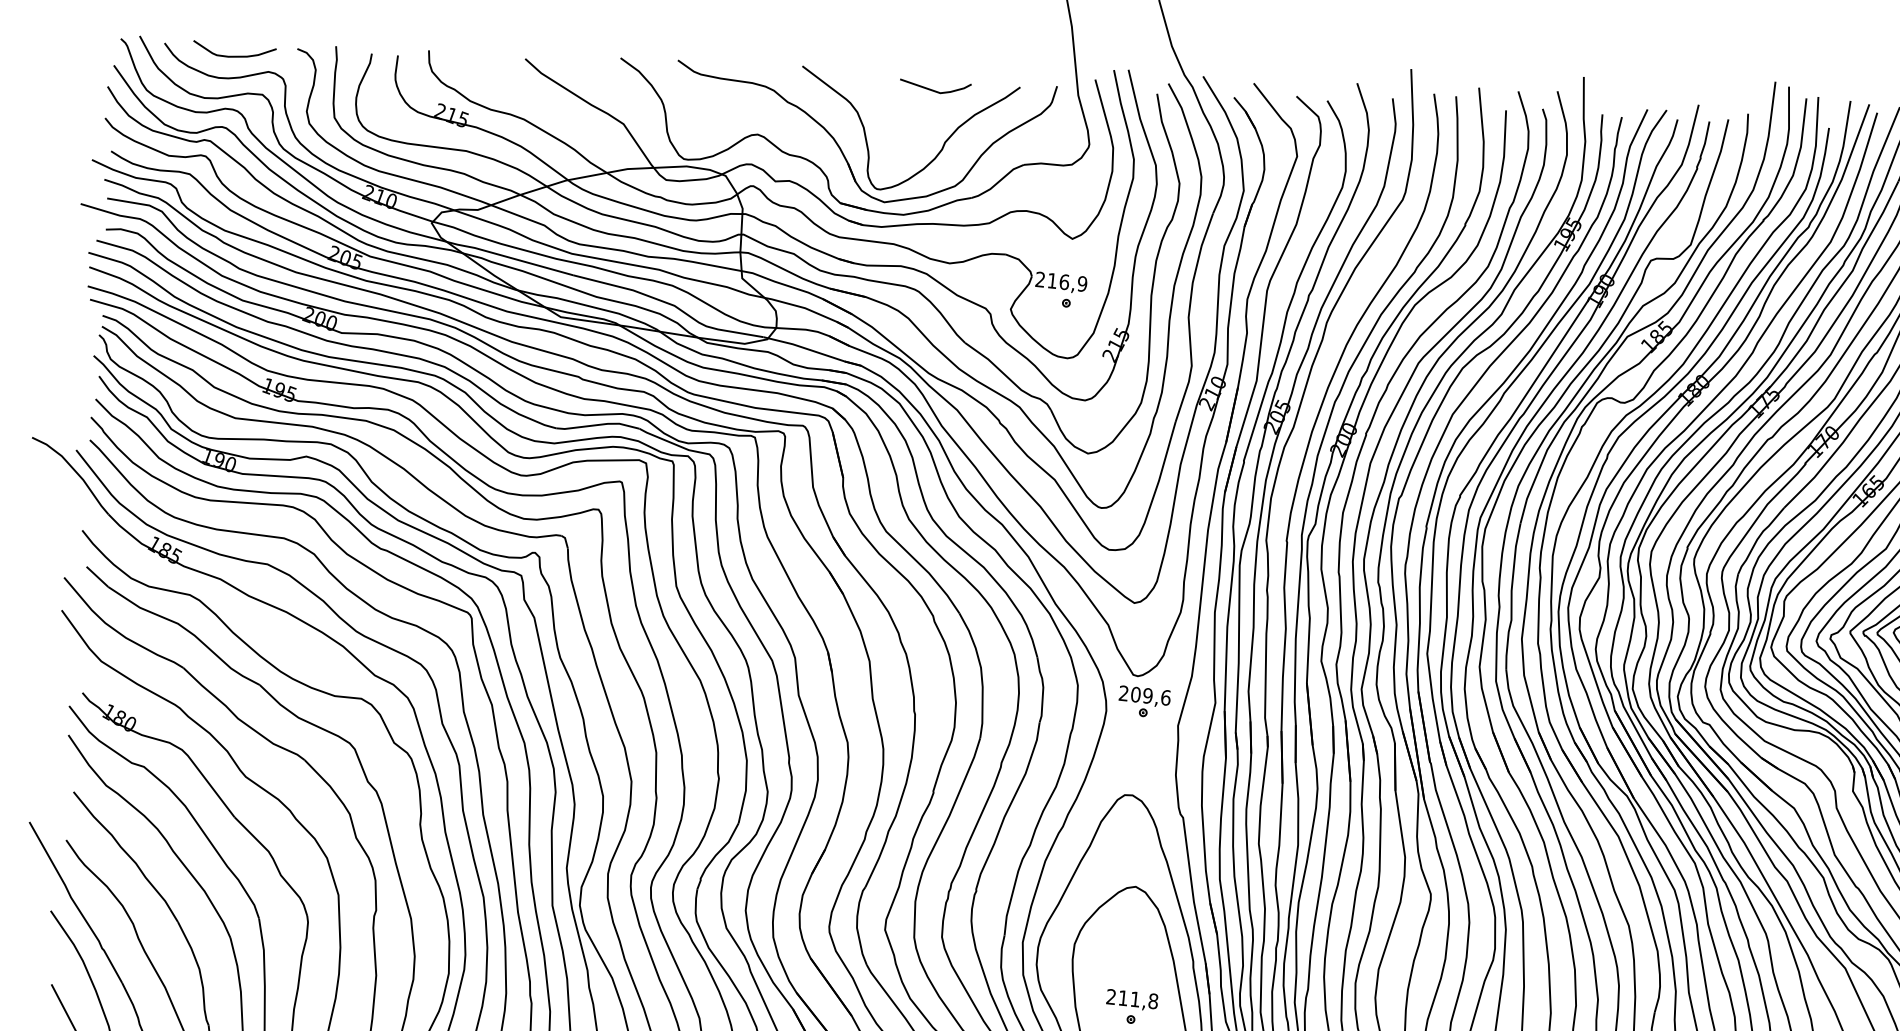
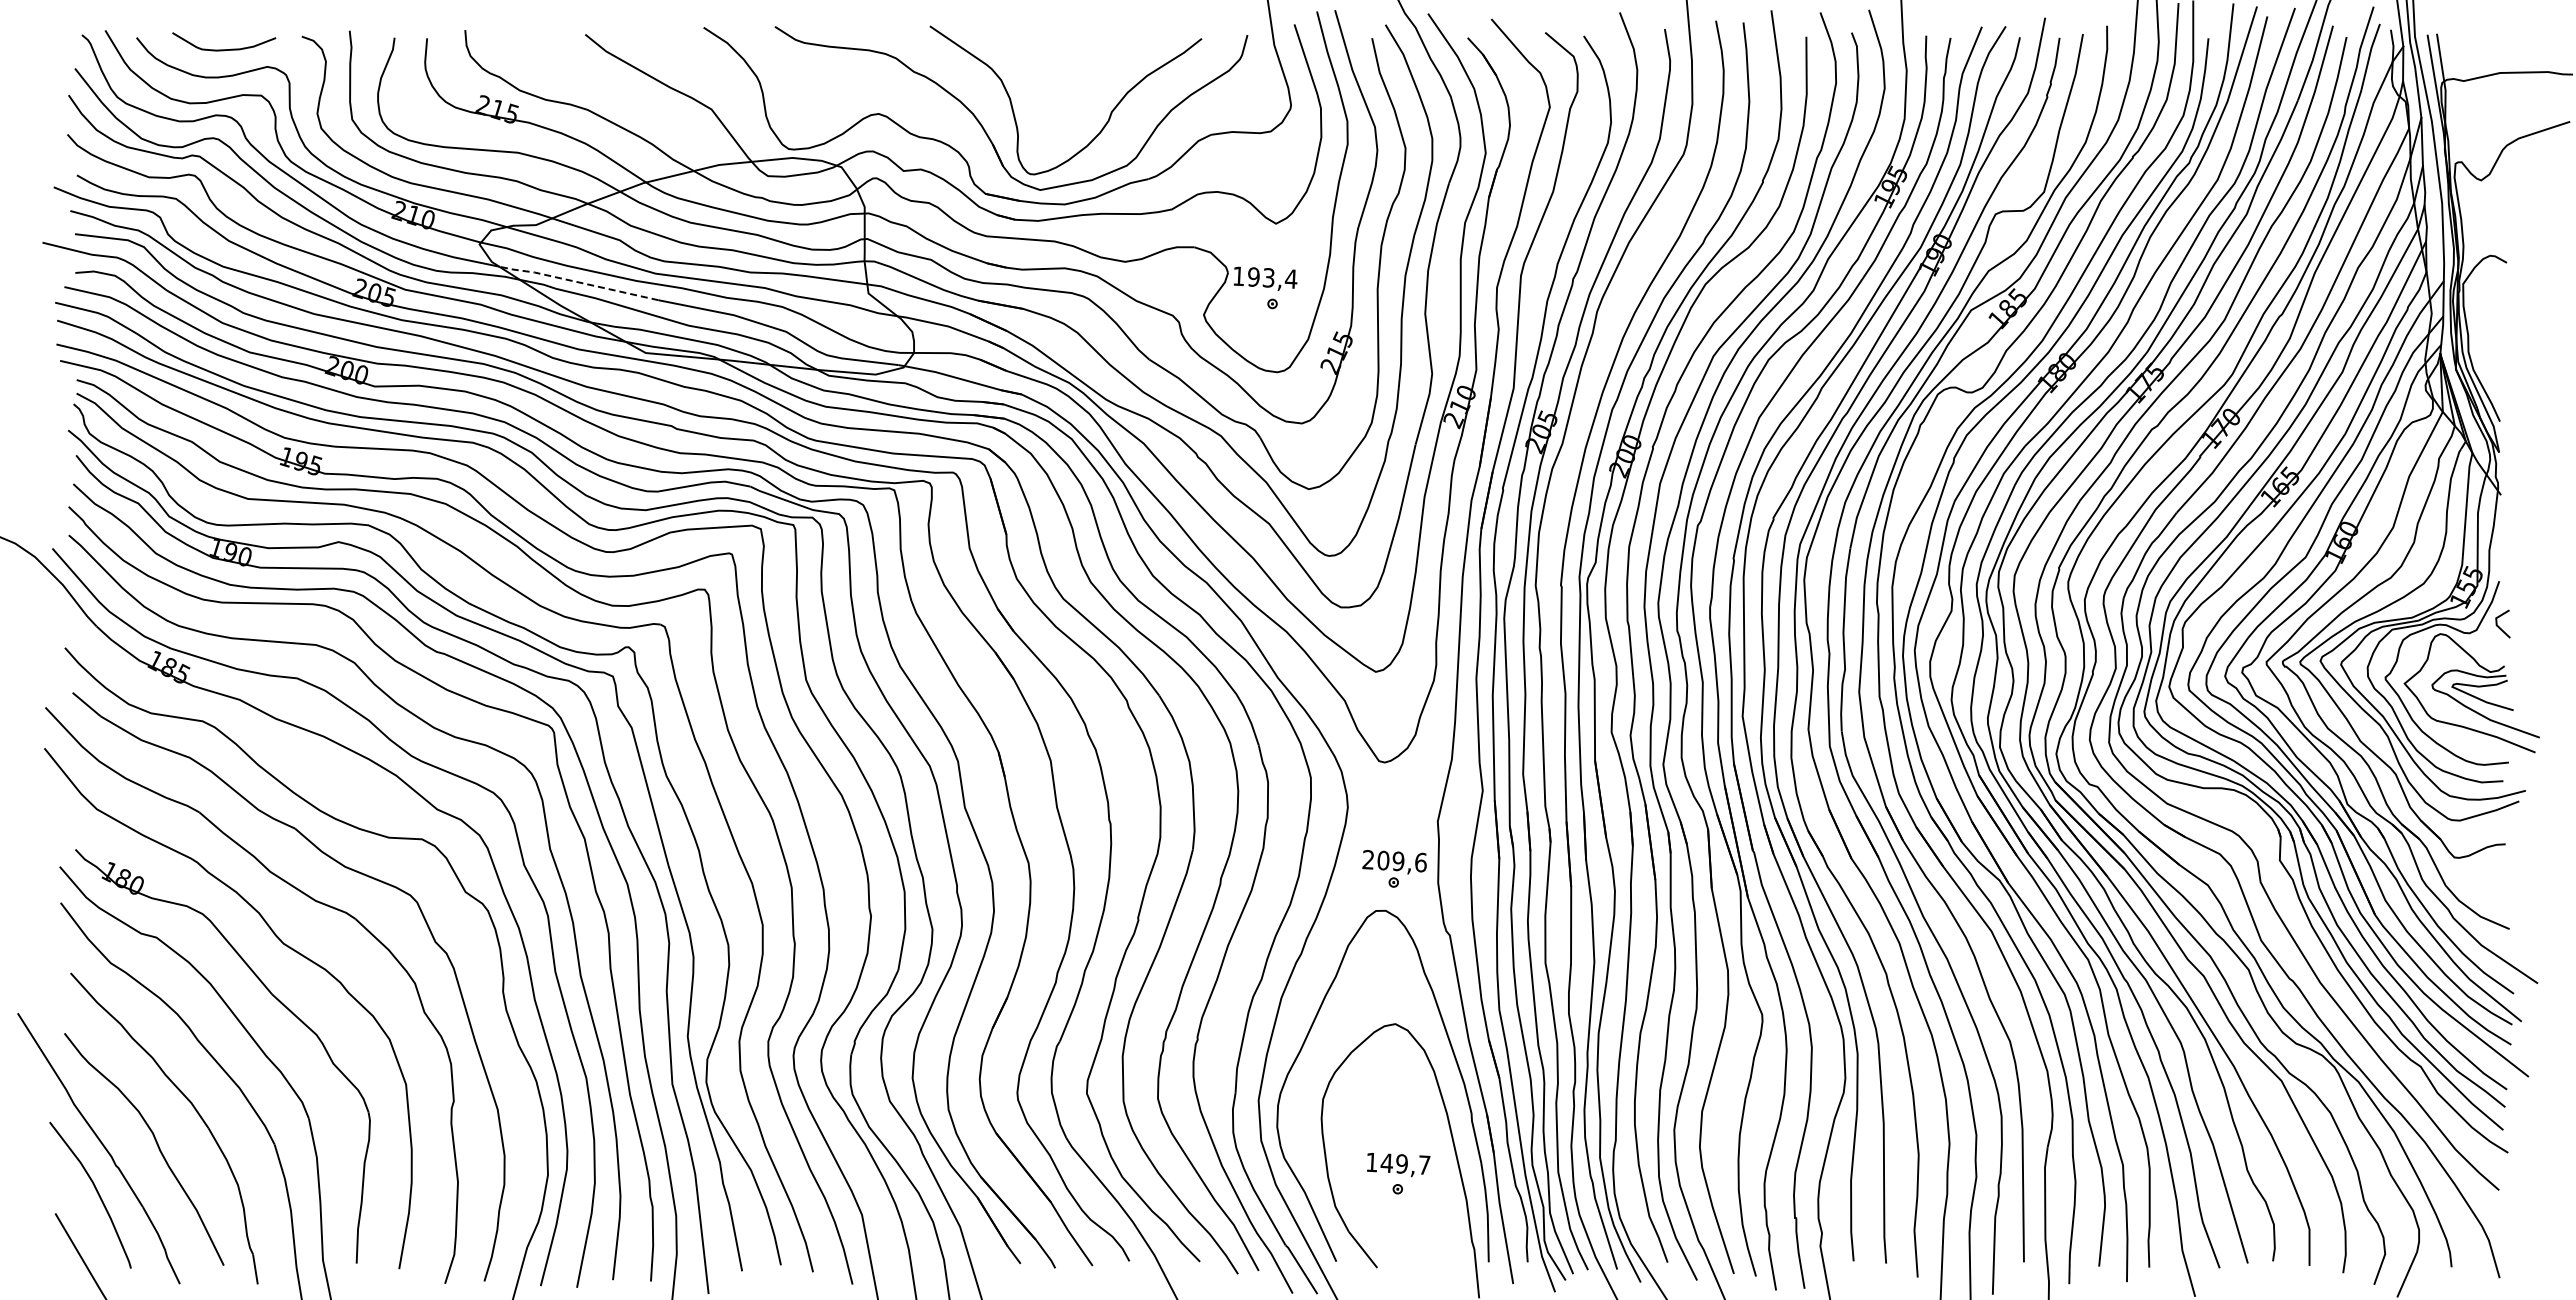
line: (933, 89) -> (1094, 47), removed
line: (508, 257) -> (577, 282), solid -> dashed
text: (1060, 281) -> (1264, 277), 216,9 -> 193,4
part: (1144, 701) -> (1394, 868), moved
text: (1131, 998) -> (1397, 1163), 211,8 -> 149,7

